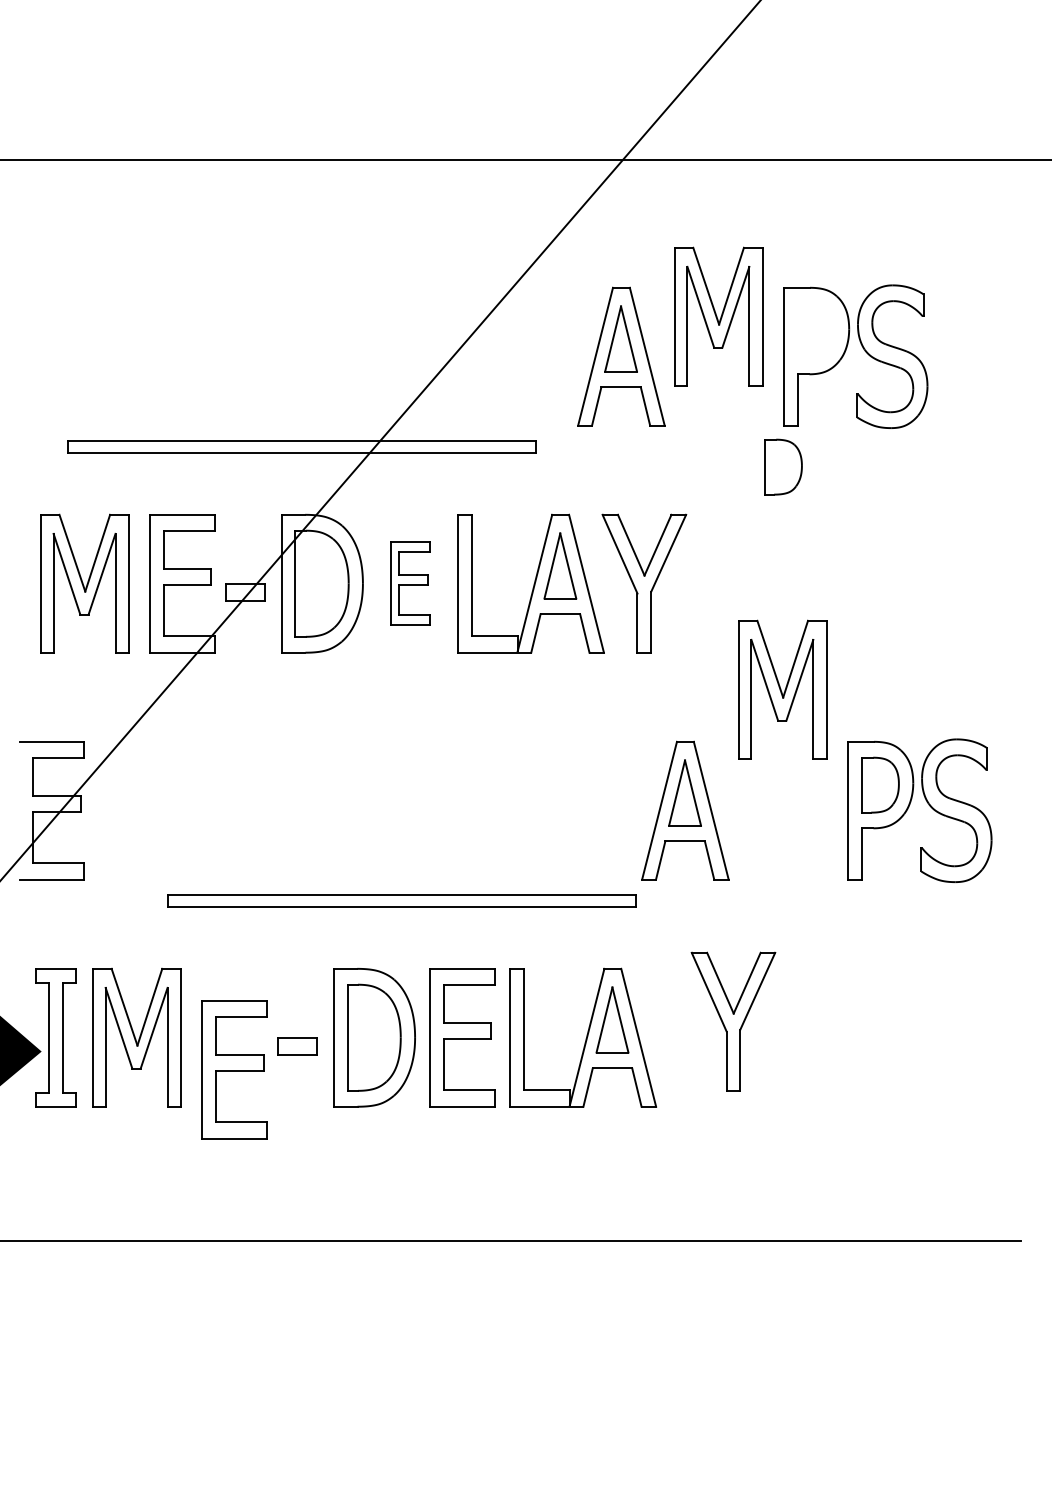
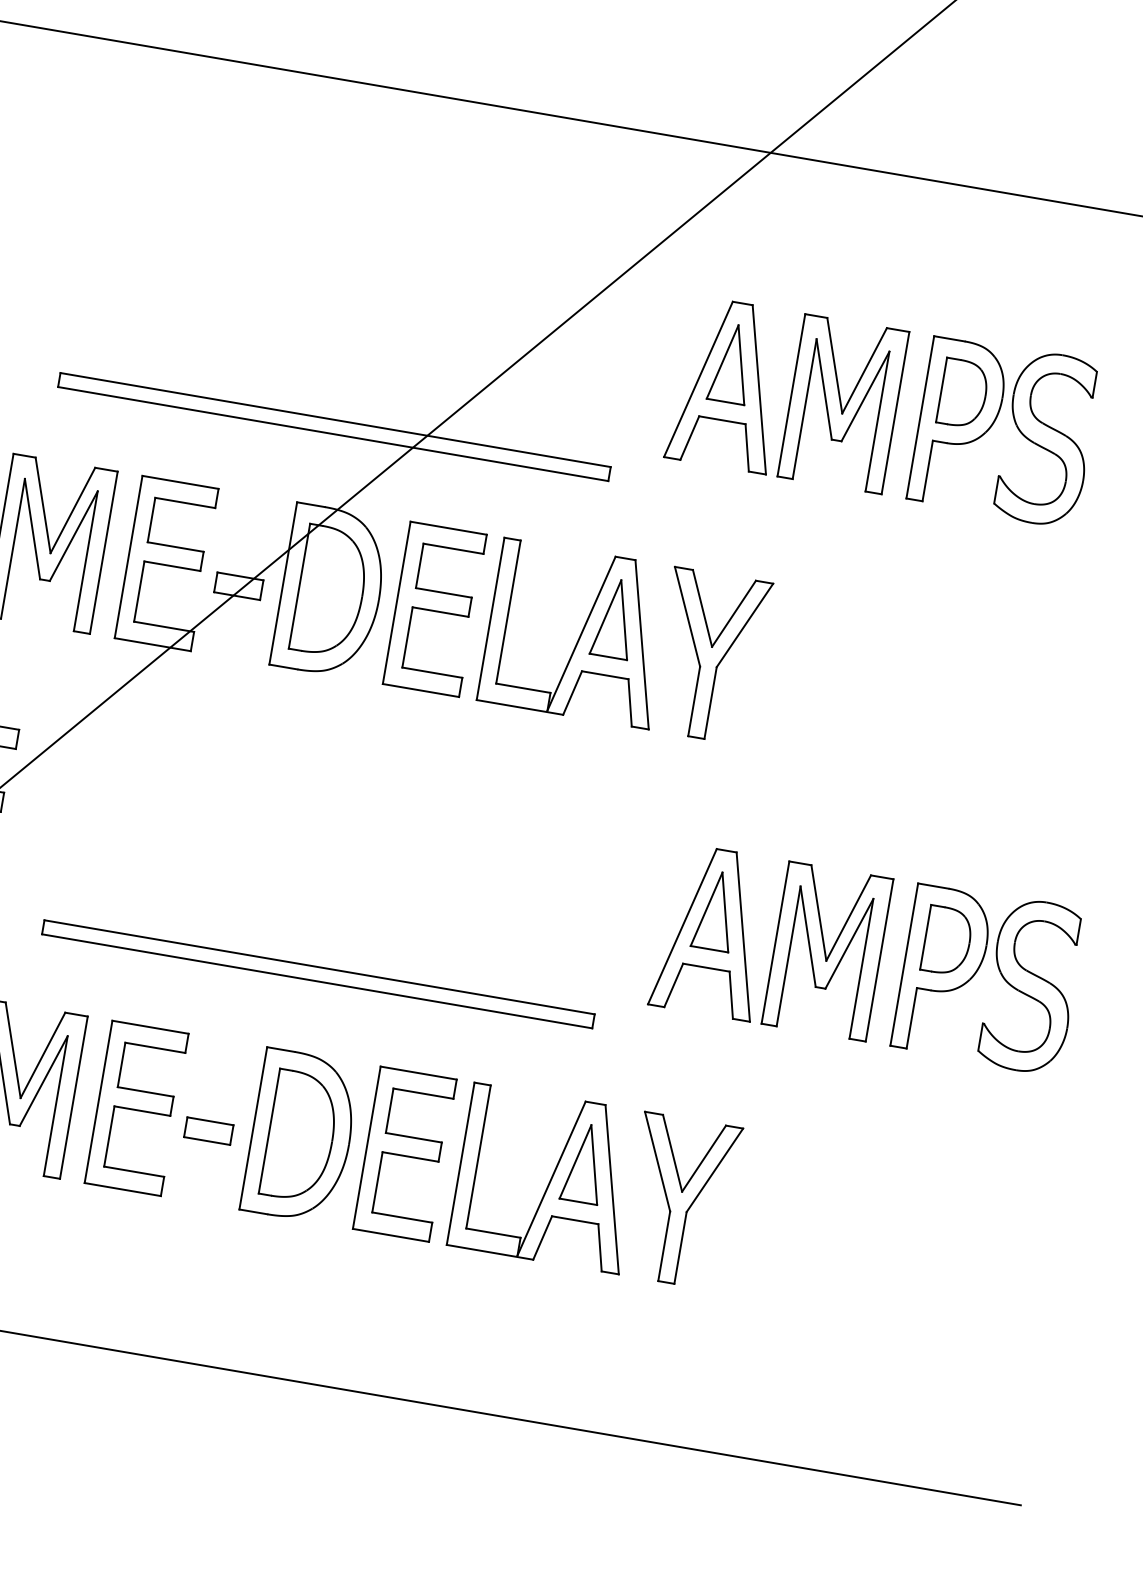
part: (718, 316) -> (843, 403), moved
part: (783, 466) -> (963, 392), moved
part: (410, 583) -> (434, 609), size x1.67
part: (782, 689) -> (827, 951), moved
part: (401, 900) -> (318, 973), moved
part: (733, 1021) -> (680, 1200), moved
part: (234, 1069) -> (136, 1108), moved

